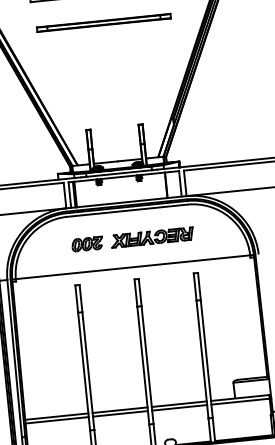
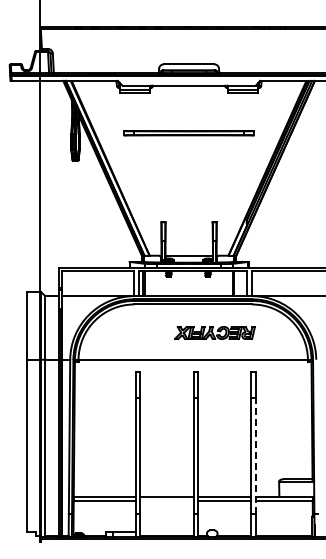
part: (103, 23) -> (188, 133), moved
part: (86, 243) -> (150, 332), removed
line: (206, 359) -> (255, 456), solid -> dashed
line: (120, 413) -> (166, 500), removed

